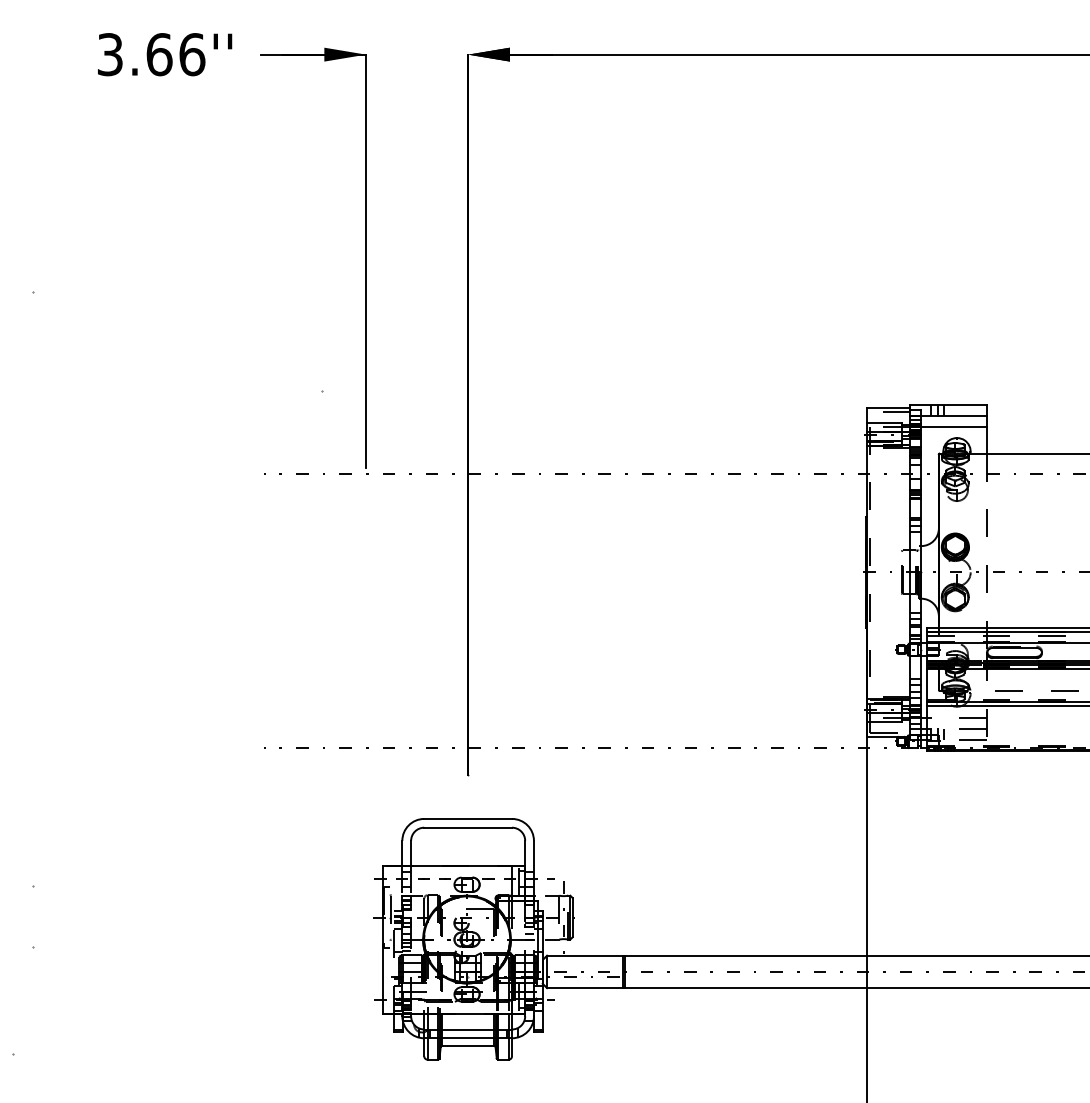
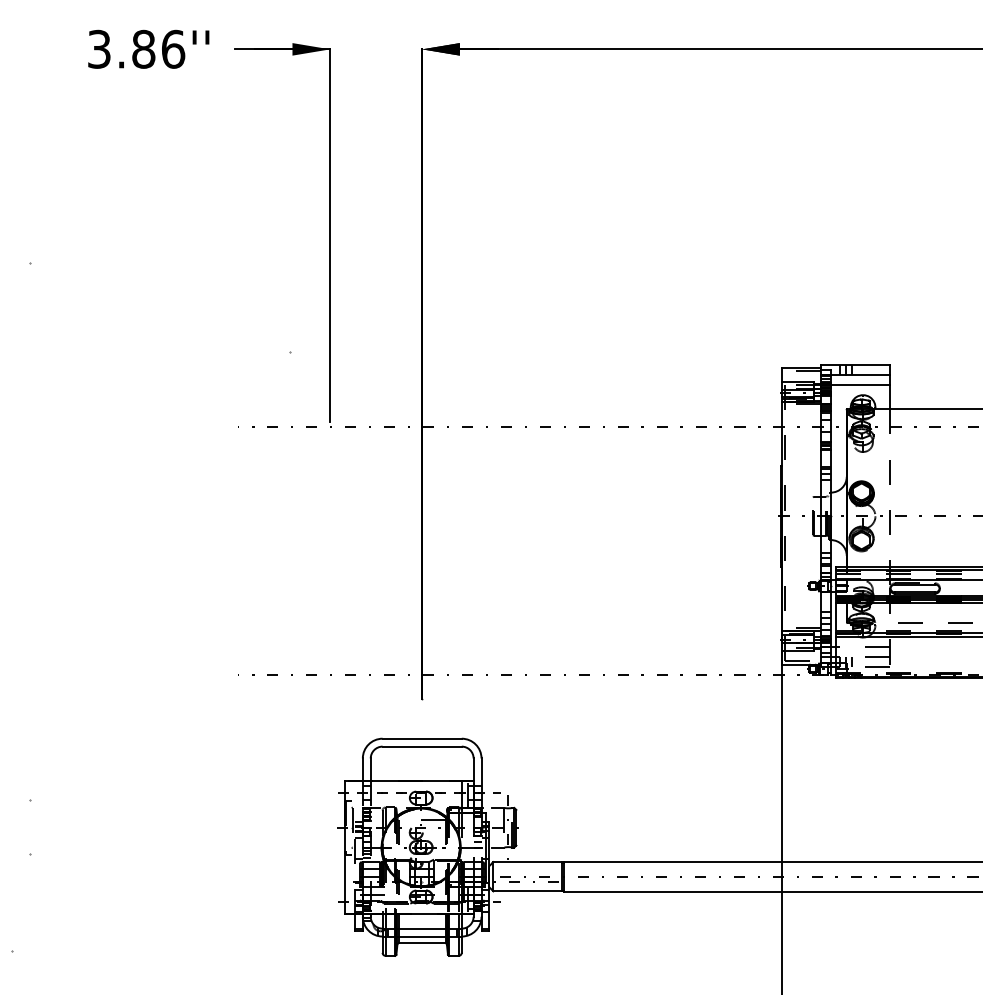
text: (159, 53) -> (143, 48), 3.66'' -> 3.86''

